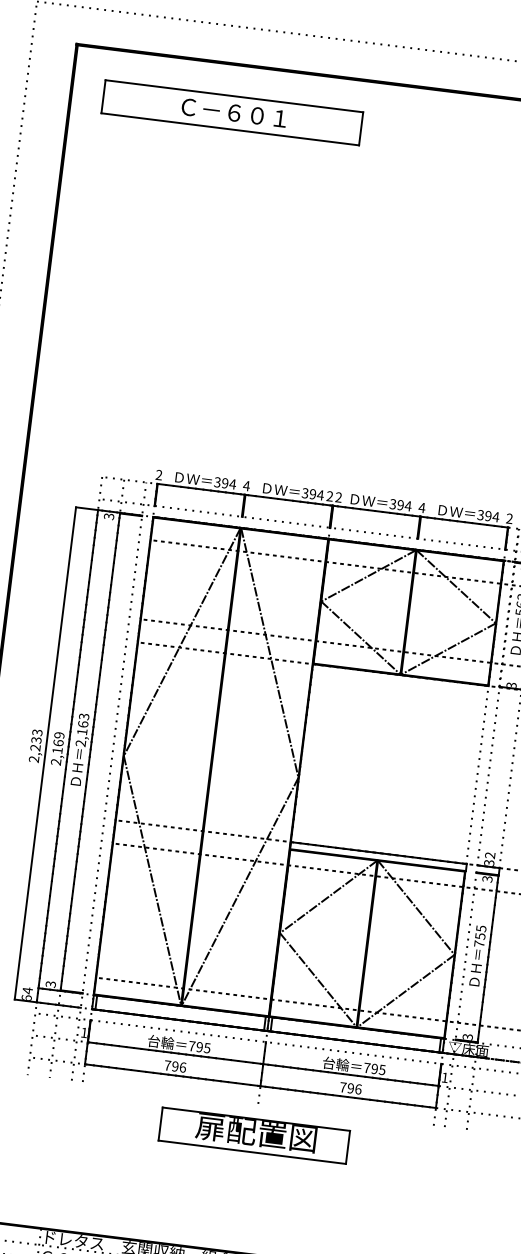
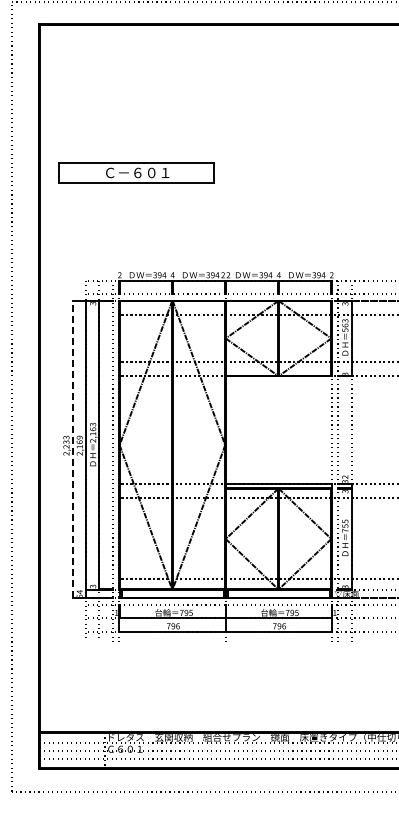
part: (232, 111) -> (136, 172), moved
line: (44, 753) -> (72, 449), solid -> dashed
part: (254, 1135) -> (225, 661), removed

